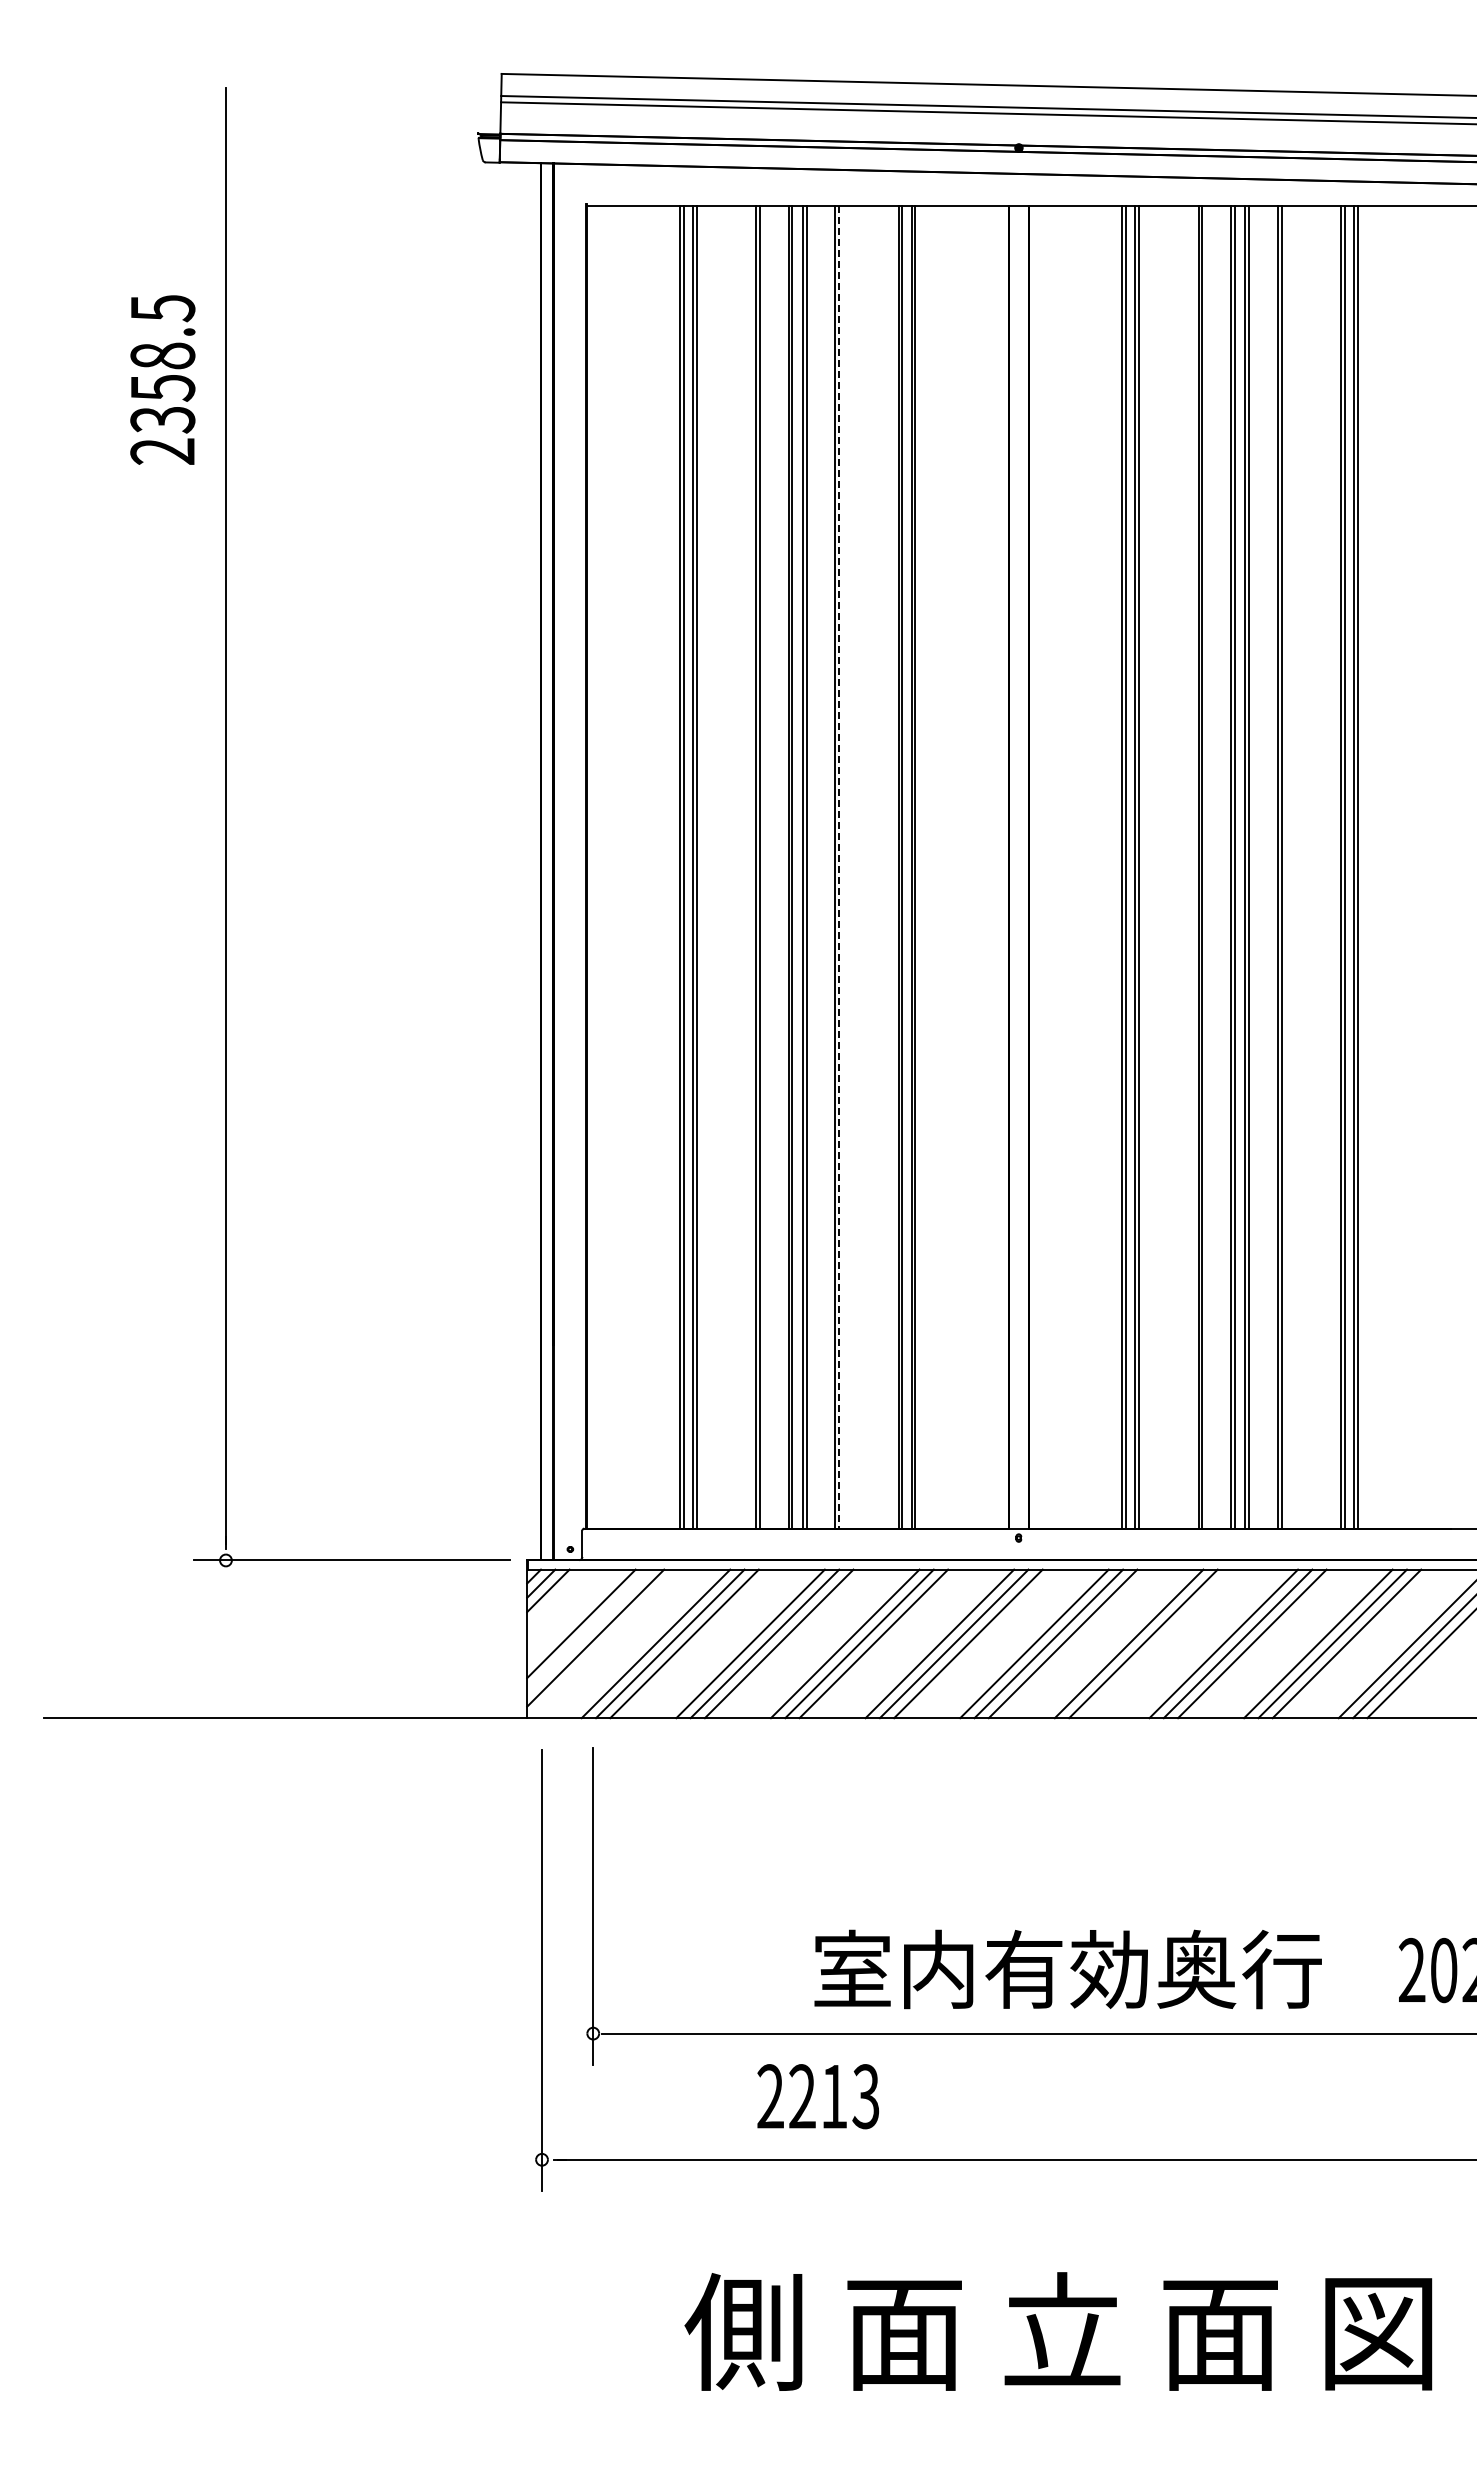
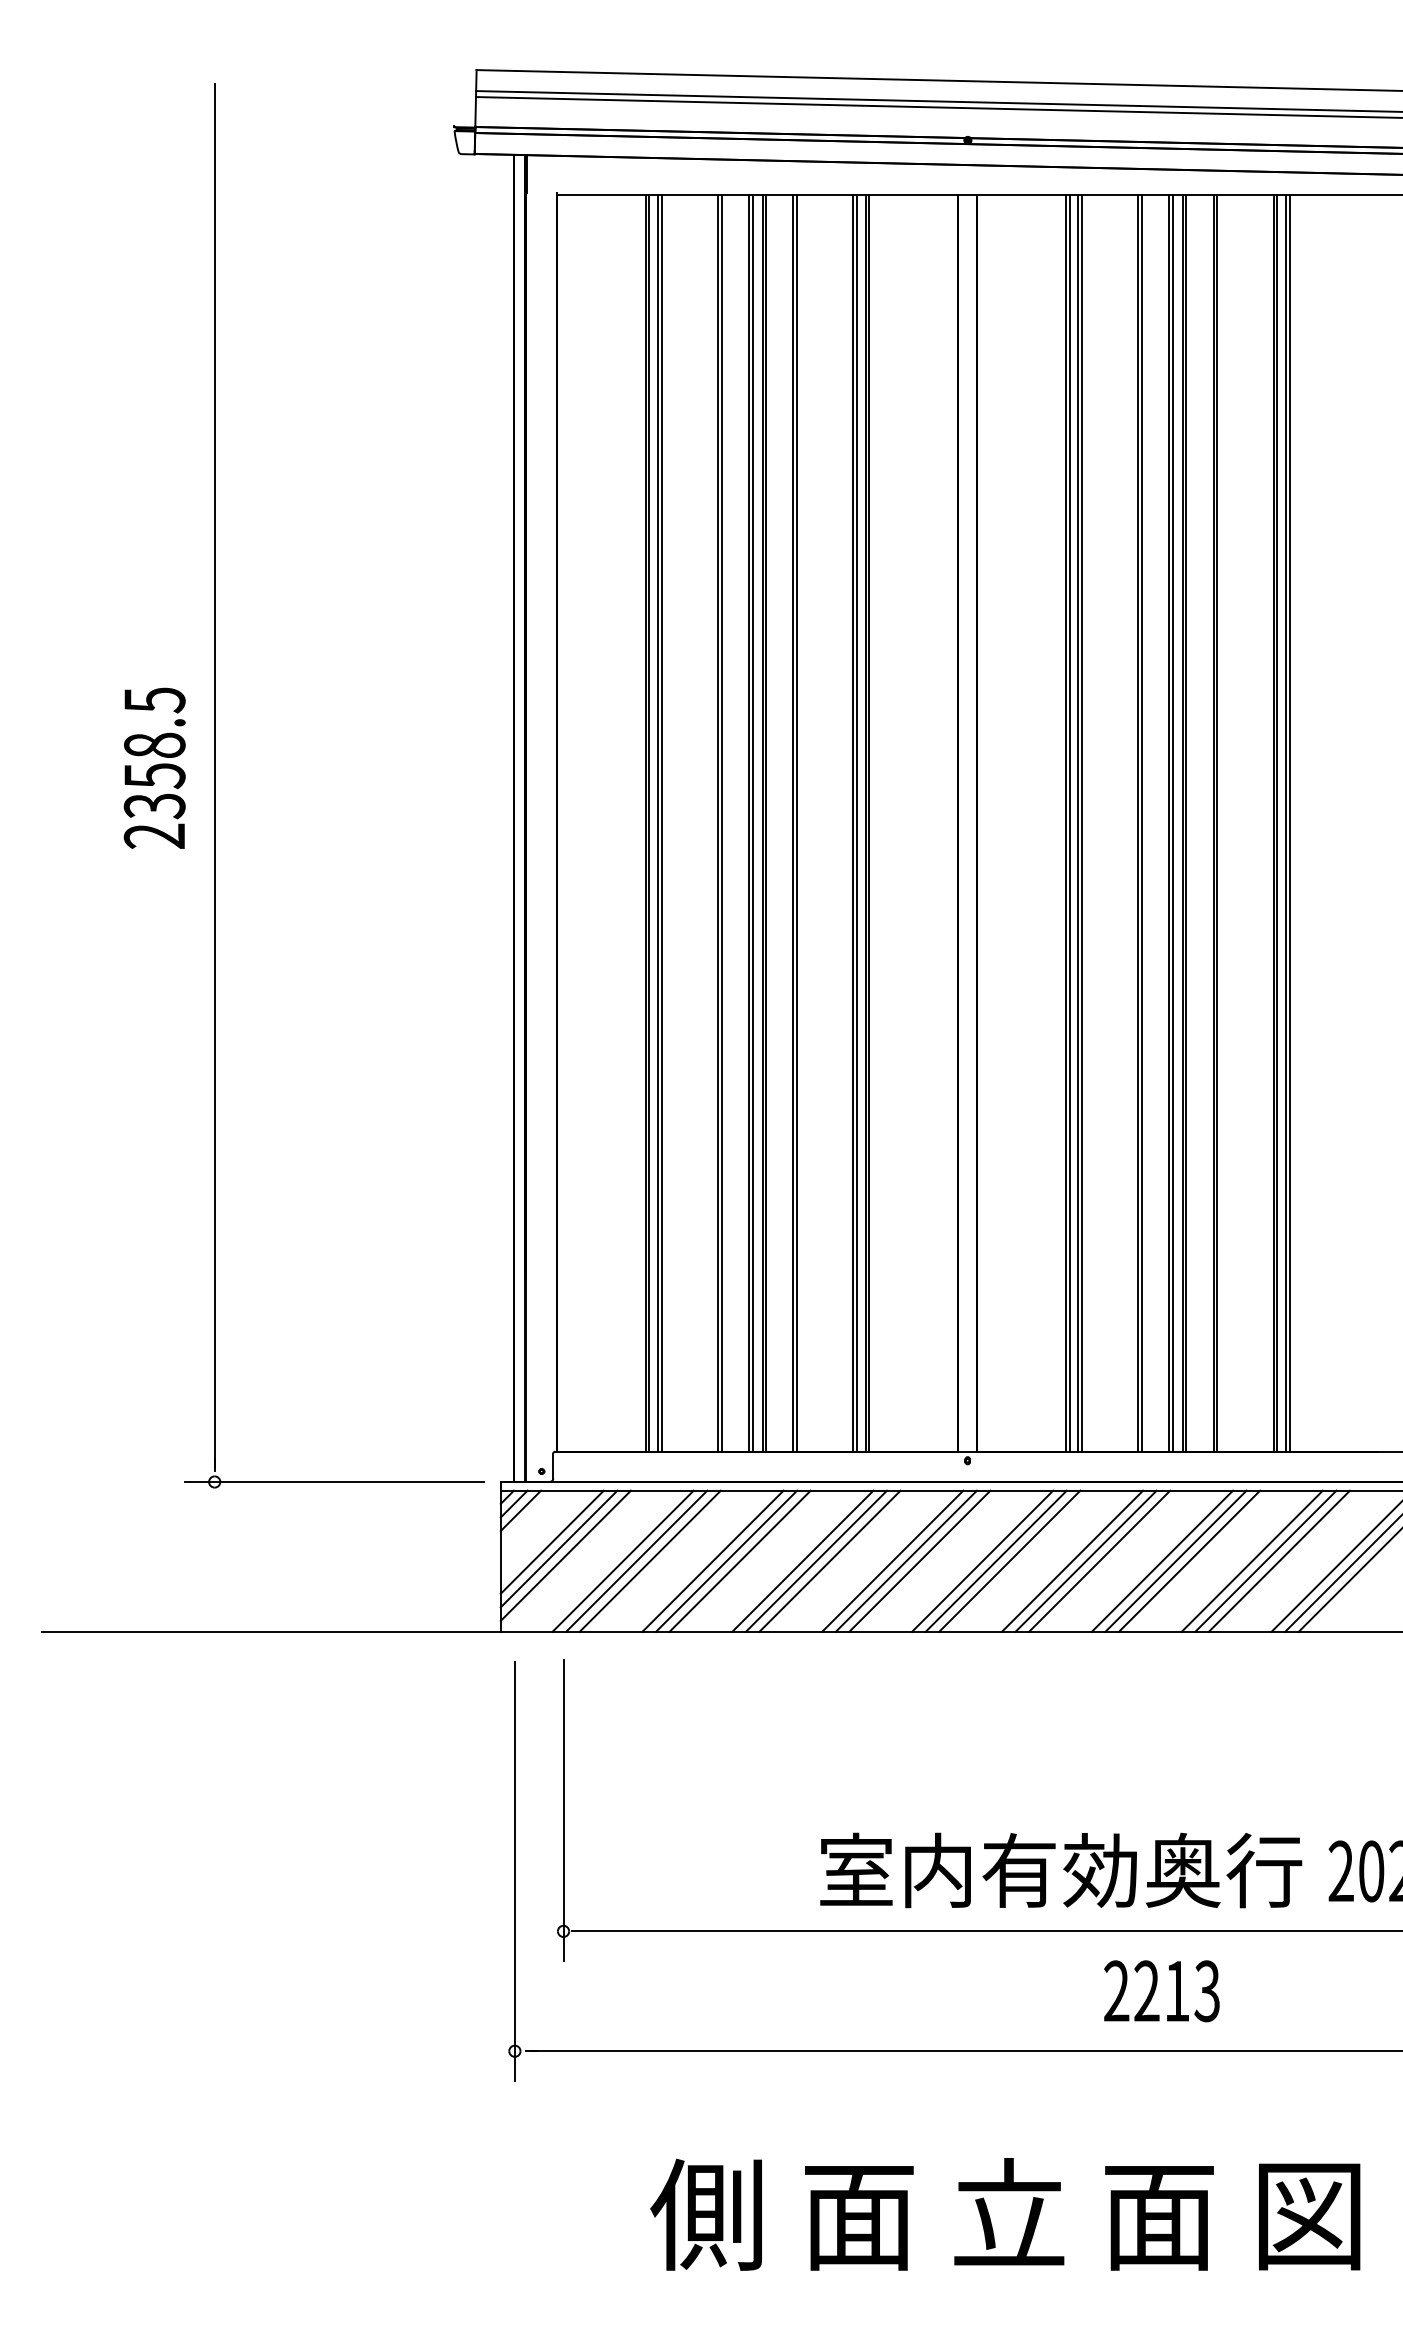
text: (162, 379) -> (154, 767), moved
line: (839, 867) -> (797, 823), dashed -> solid
line: (588, 1630) -> (559, 1548), added
line: (1157, 1643) -> (1099, 1560), added
text: (1067, 1969) -> (1060, 1870), moved
text: (817, 2096) -> (1161, 1991), moved

